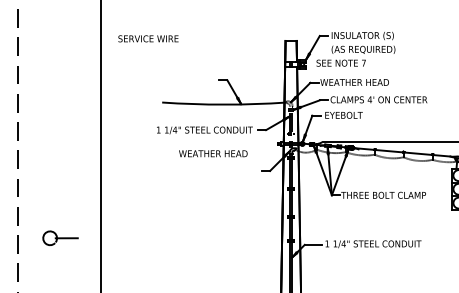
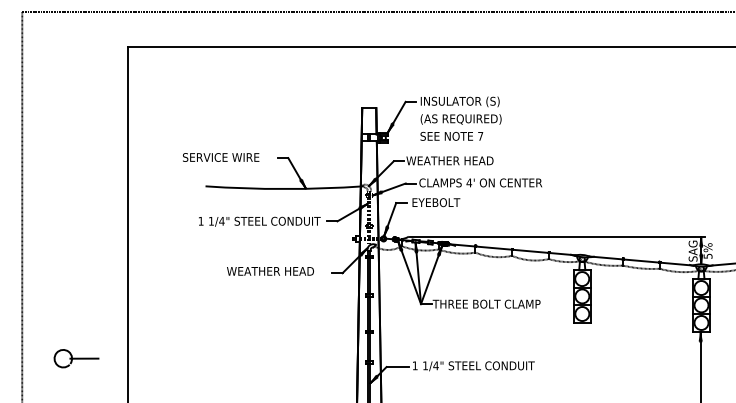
text: (148, 38) -> (221, 157), moved
text: (340, 63) -> (451, 136), moved
text: (213, 153) -> (270, 271), moved

